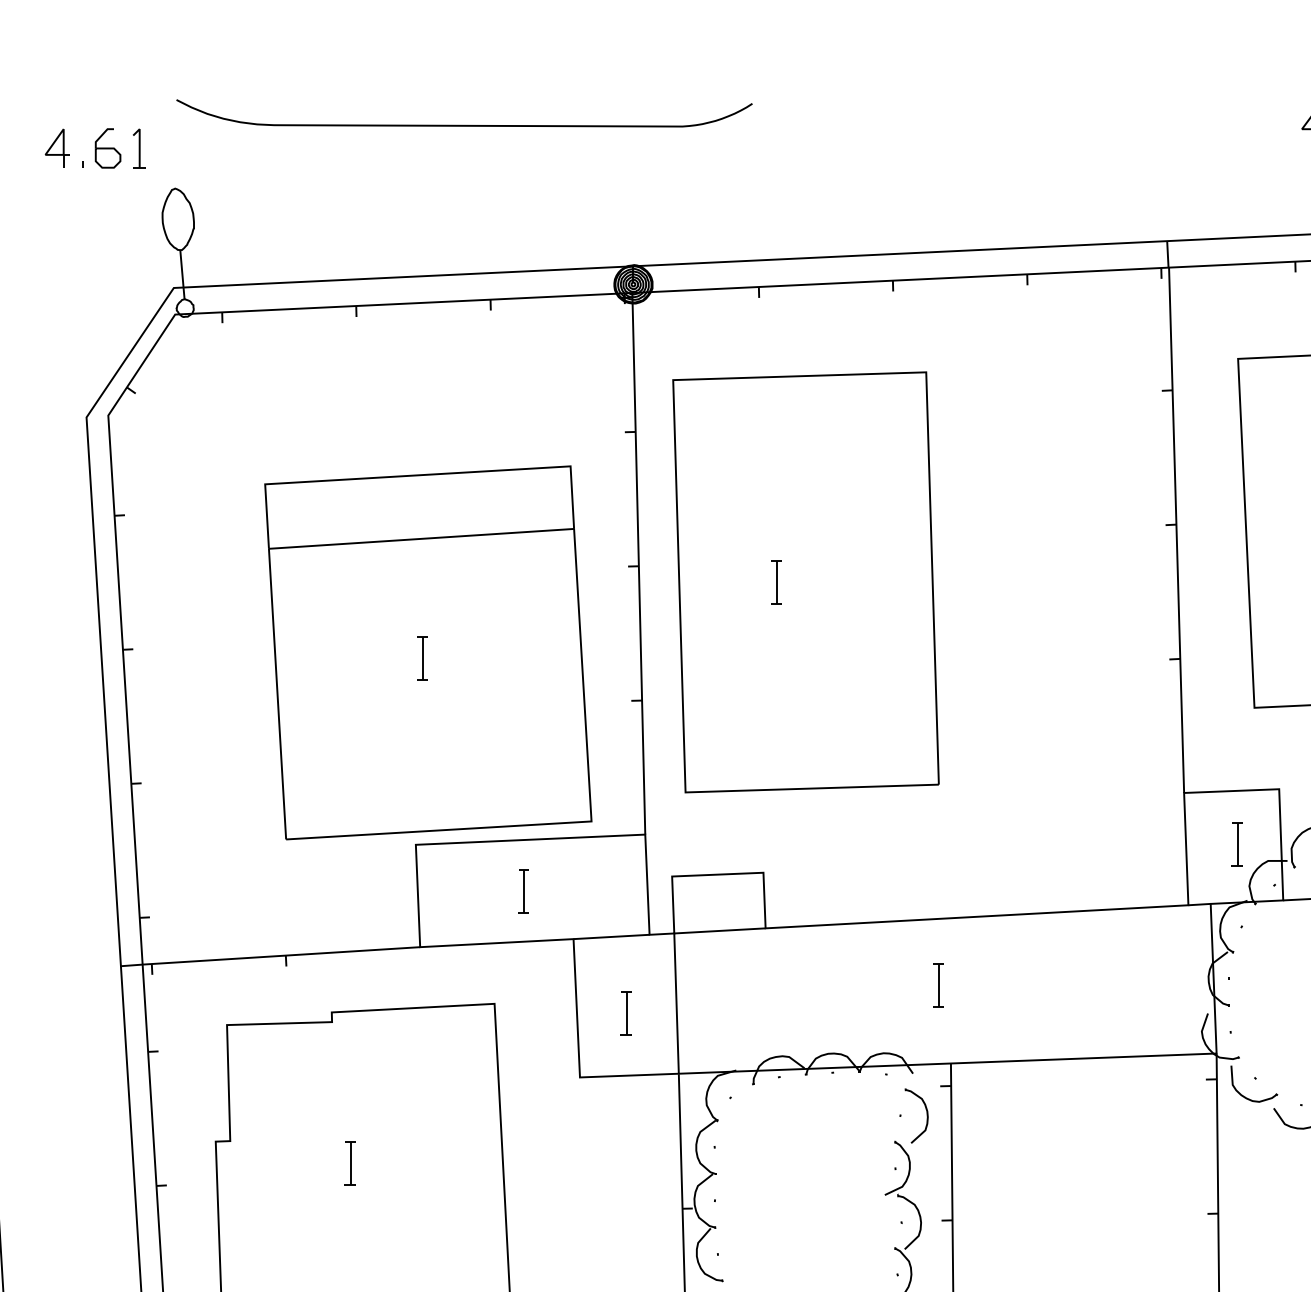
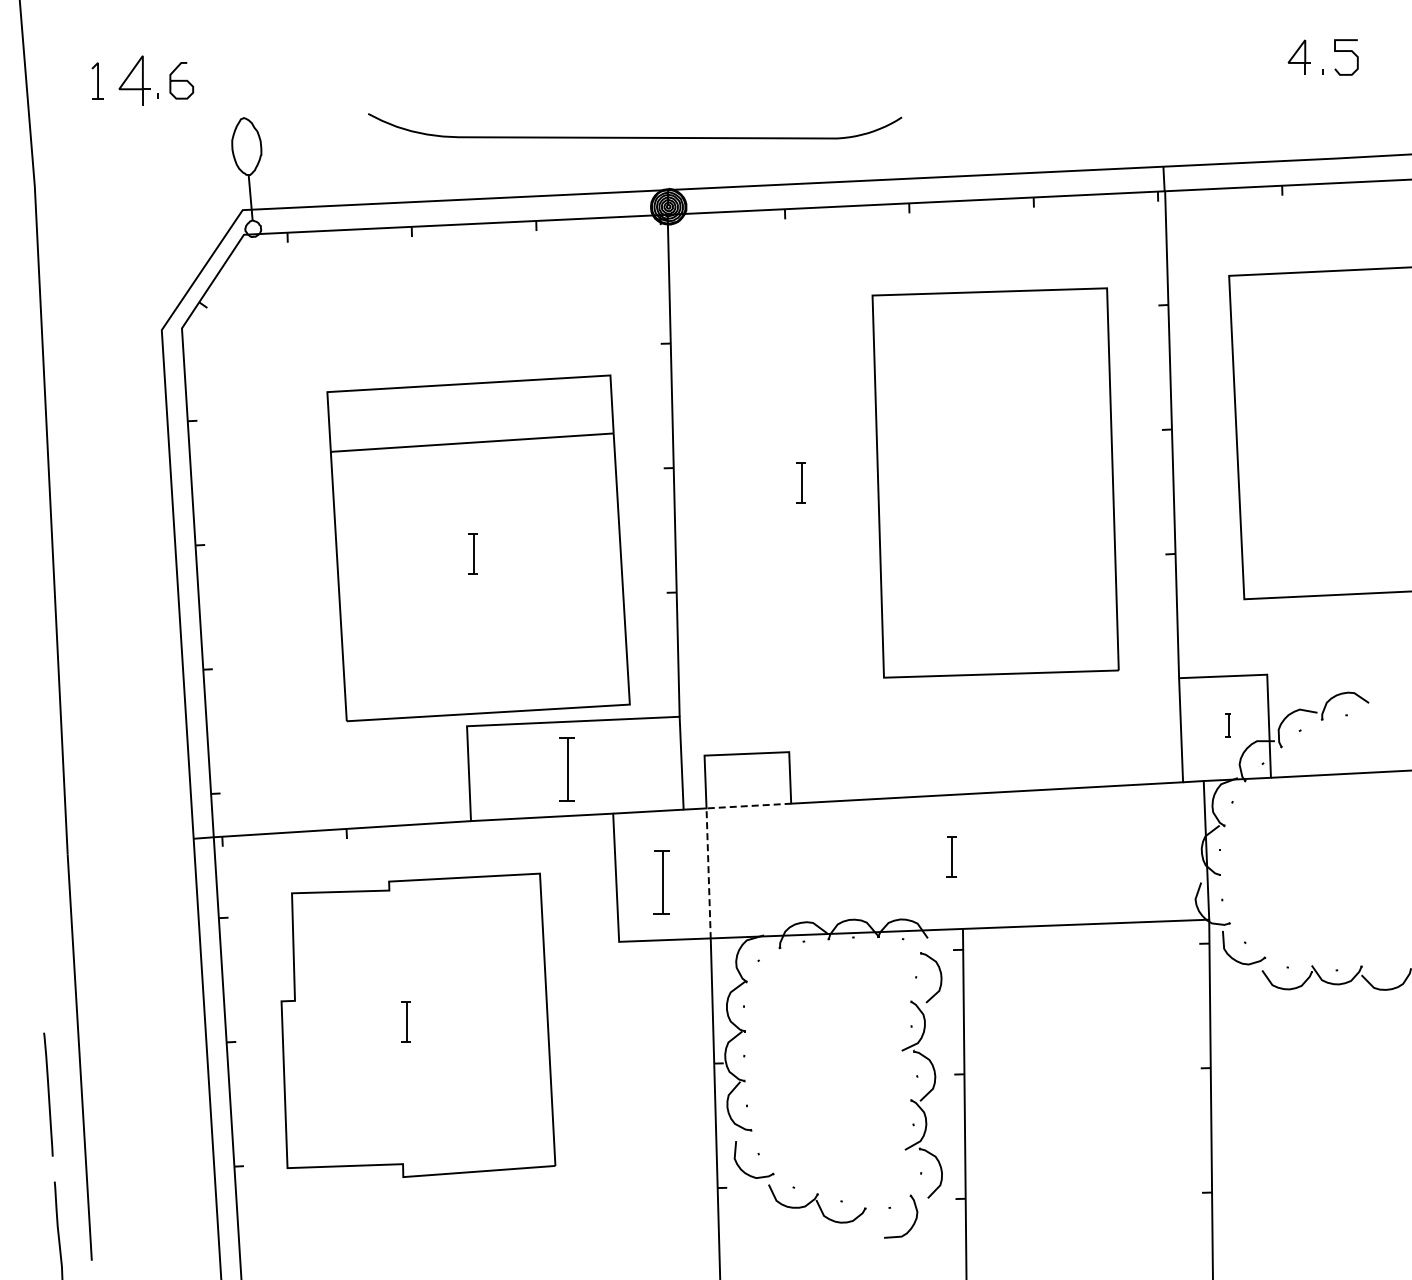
curve: (464, 124) -> (635, 136), moved
part: (57, 148) -> (134, 80), size x1.4
part: (139, 148) -> (97, 80), moved
part: (805, 581) -> (995, 482), moved
part: (1236, 844) -> (1227, 725), size x0.6
part: (523, 890) -> (566, 768), size x1.6
line: (675, 958) -> (707, 831), solid -> dashed
part: (625, 1013) -> (661, 882), size x1.6

